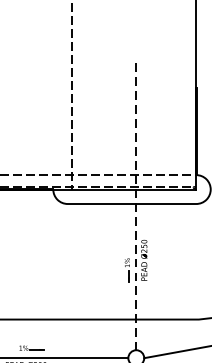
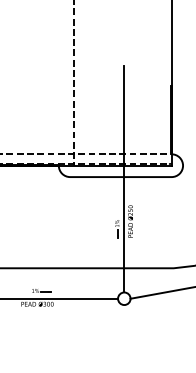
line: (136, 207) -> (124, 179), dashed -> solid

